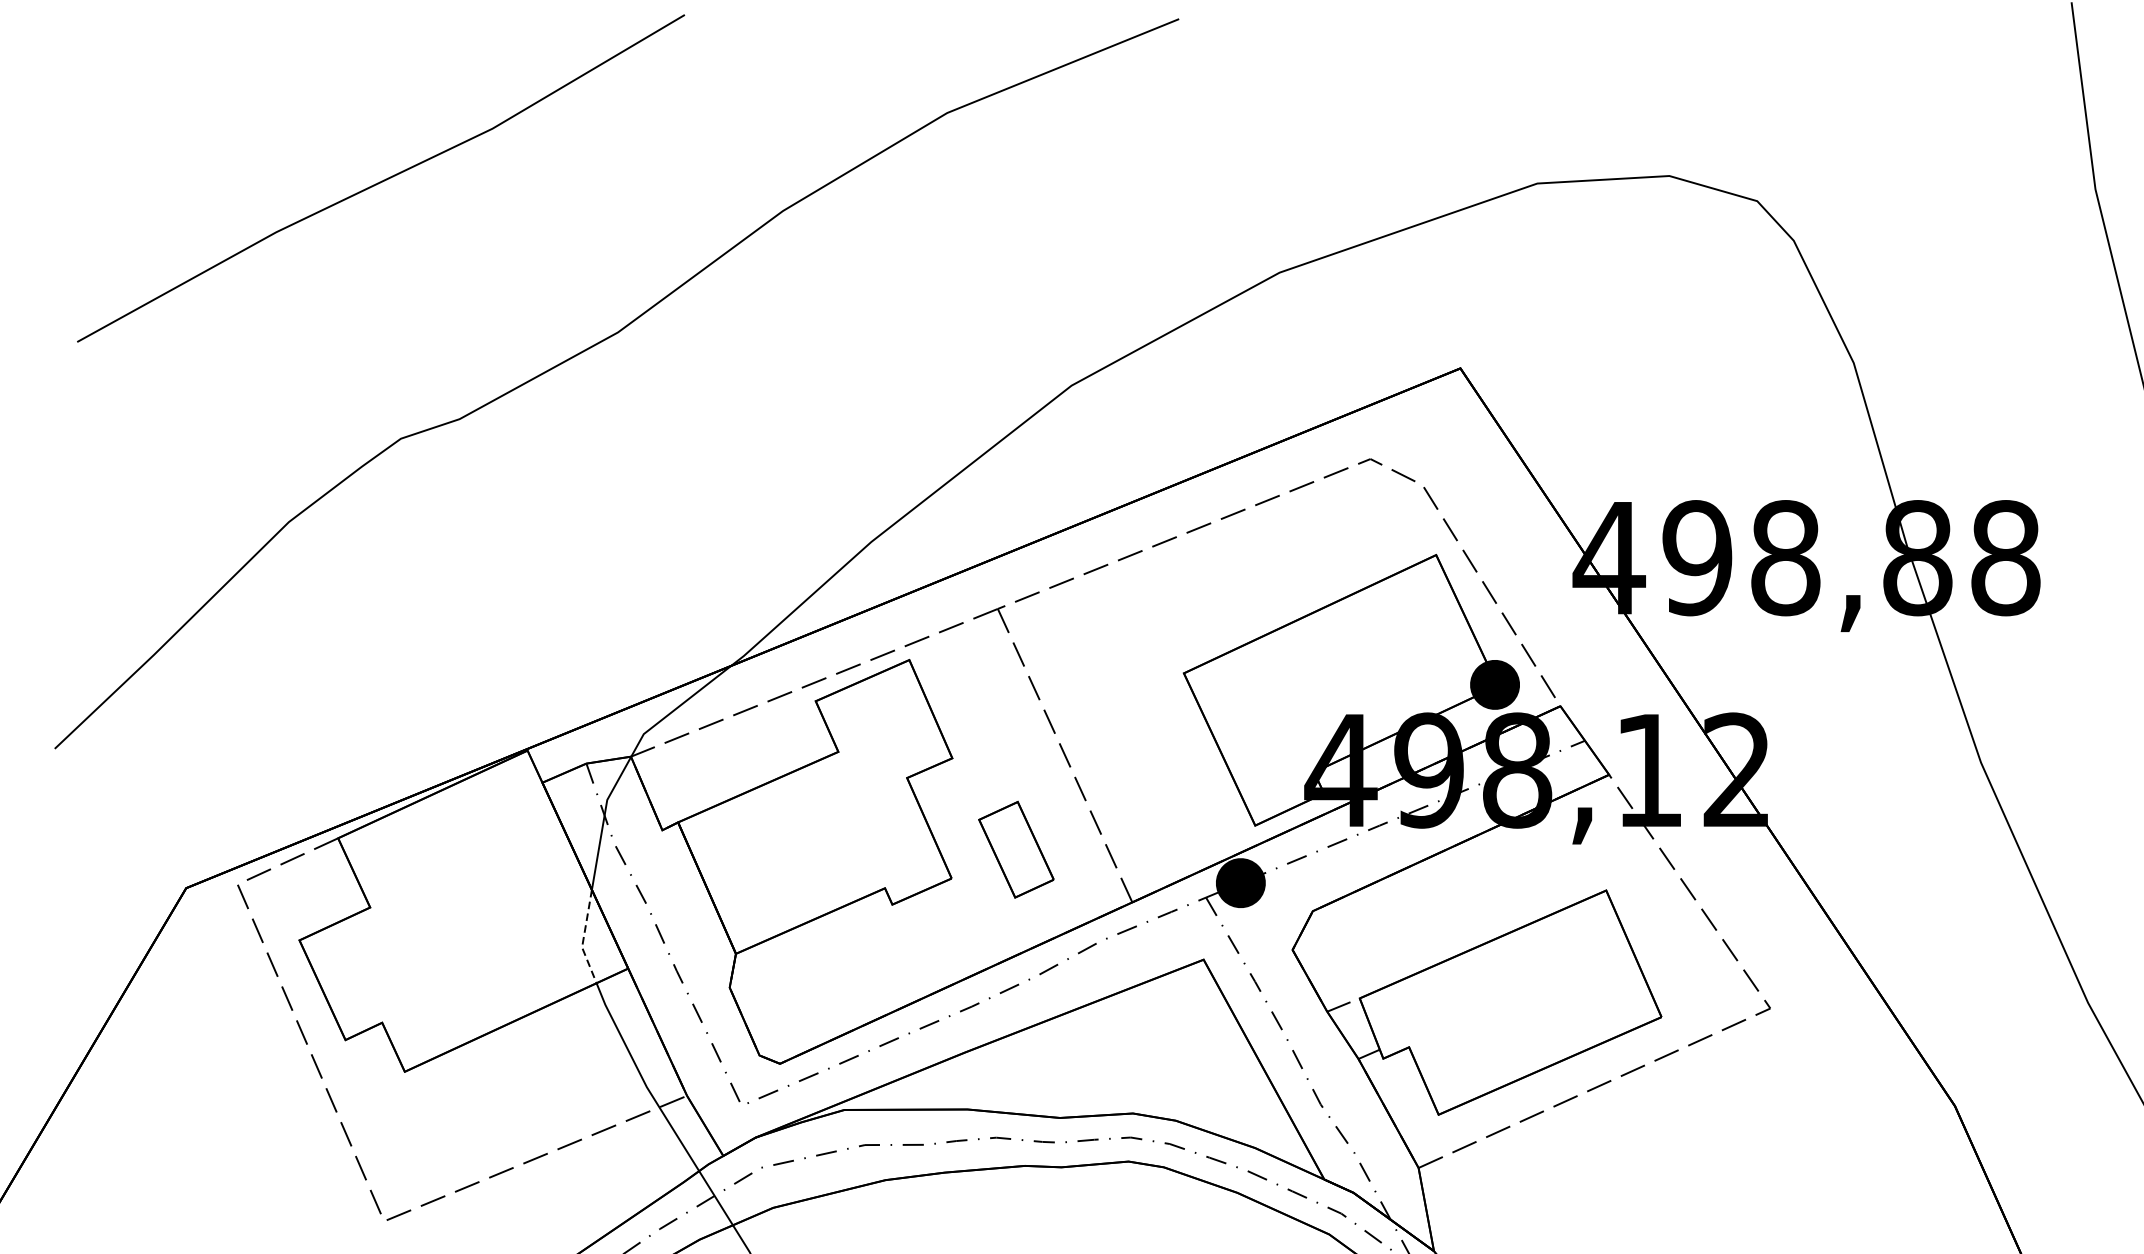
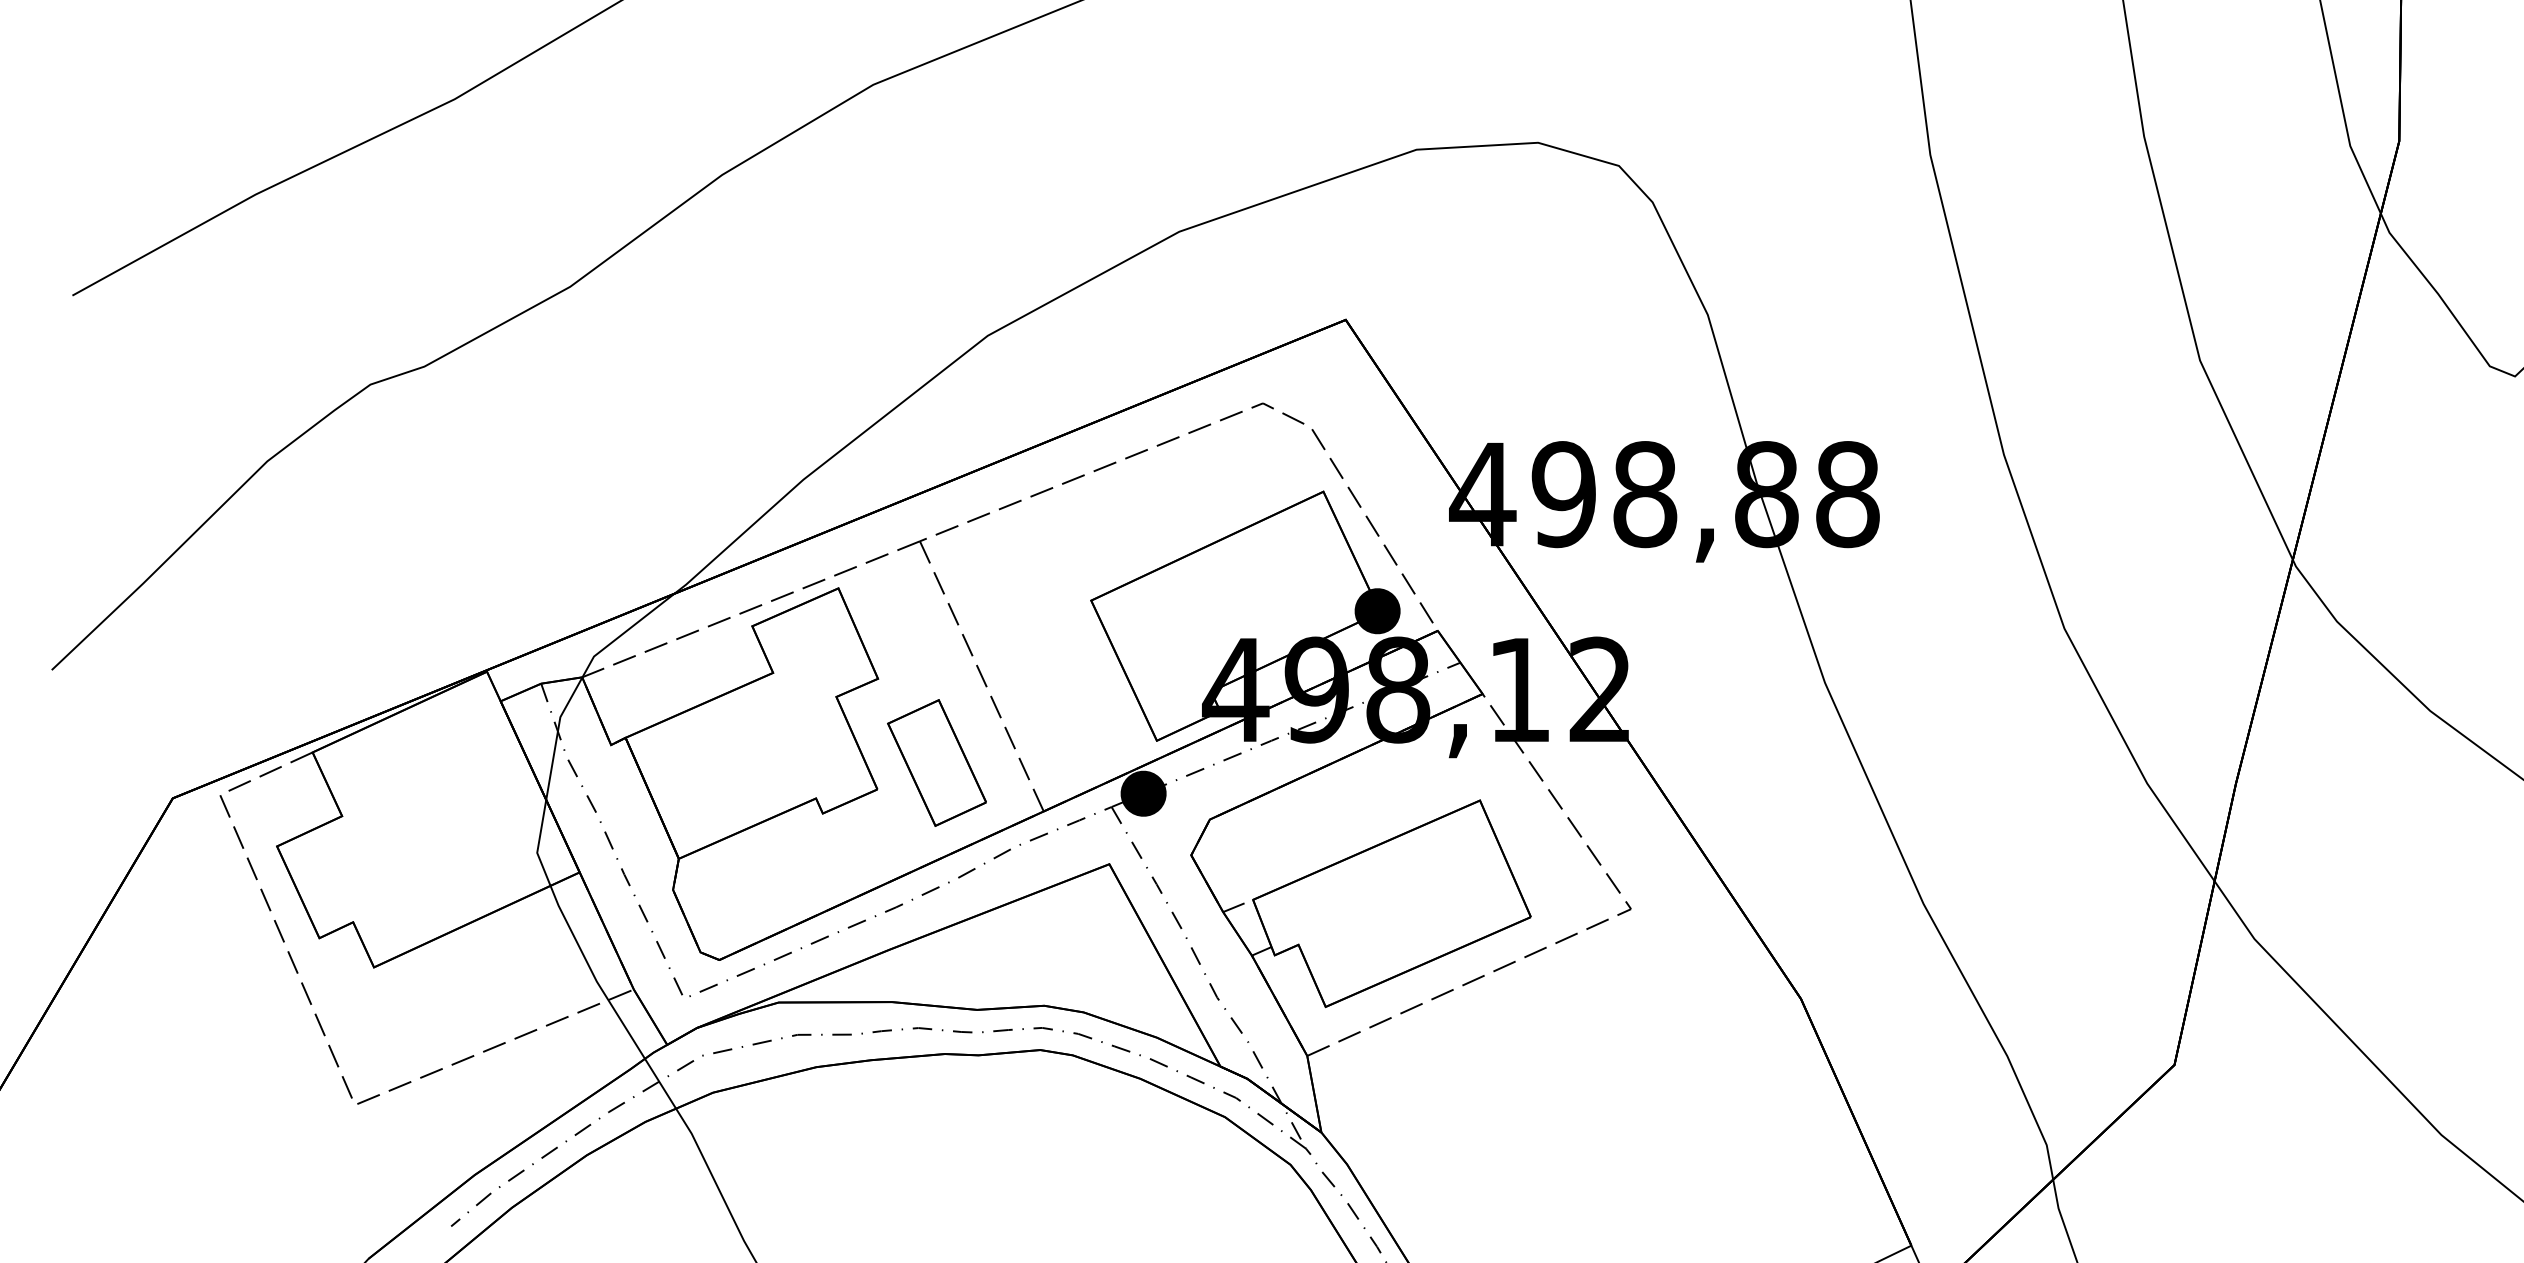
part: (1015, 849) -> (936, 762), size x1.43
line: (583, 939) -> (538, 845), dashed -> solid

